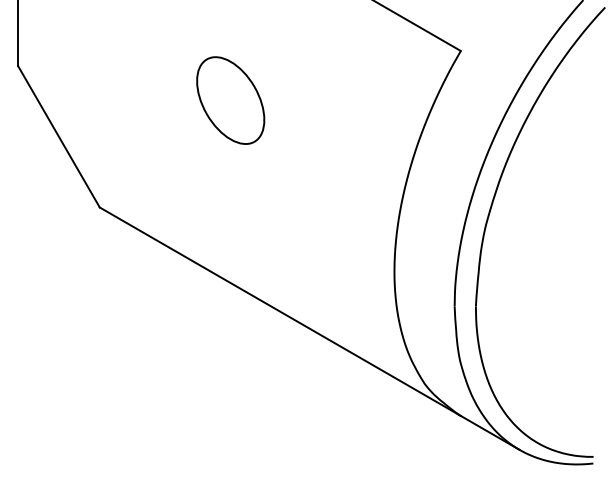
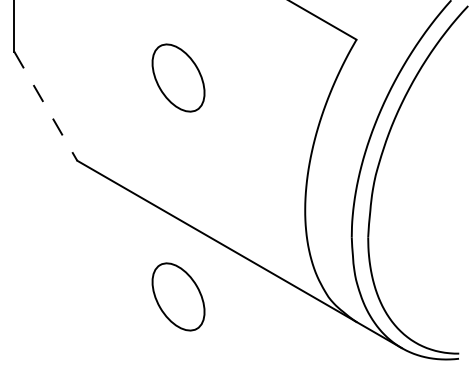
line: (59, 137) -> (46, 106), solid -> dashed
part: (230, 383) -> (178, 296), added

